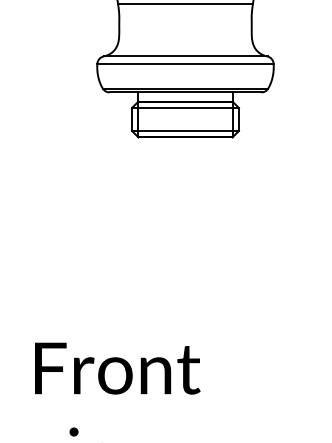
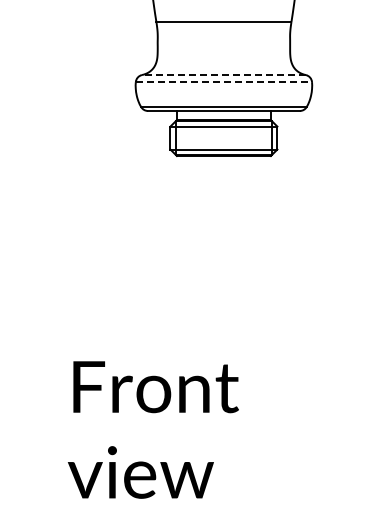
line: (185, 56) -> (223, 75), solid -> dashed
line: (186, 63) -> (224, 82), solid -> dashed

